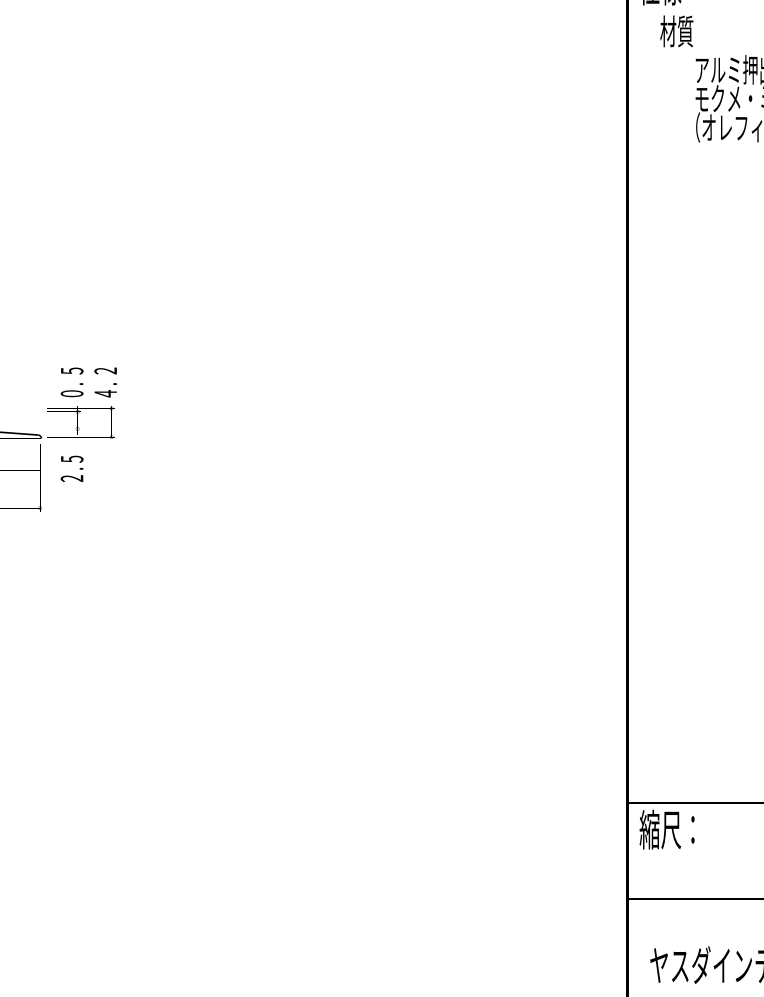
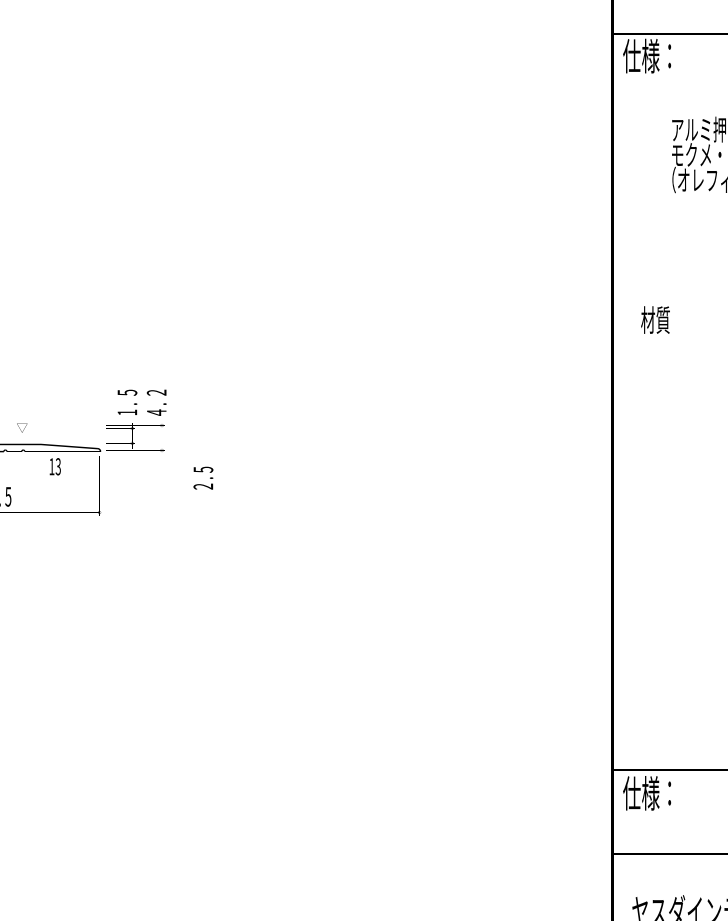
text: (676, 30) -> (655, 319), moved
text: (72, 393) -> (127, 412), 0 -> 1
text: (72, 468) -> (203, 477), moved
text: (660, 829) -> (641, 793), 縮尺： -> 仕様：

